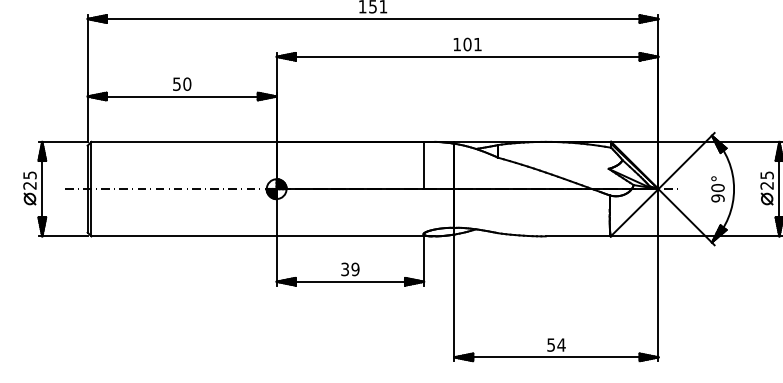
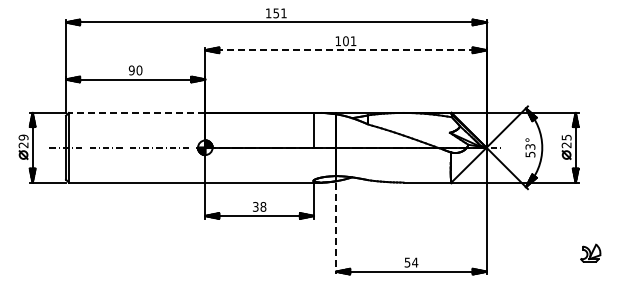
line: (466, 57) -> (345, 50), solid -> dashed
text: (176, 84) -> (131, 70), 50 -> 90
line: (183, 141) -> (136, 112), solid -> dashed
text: (29, 175) -> (23, 137), 25 -> 29
text: (718, 192) -> (530, 150), 90° -> 53°
text: (355, 268) -> (263, 206), 39 -> 38
line: (454, 298) -> (336, 228), solid -> dashed

